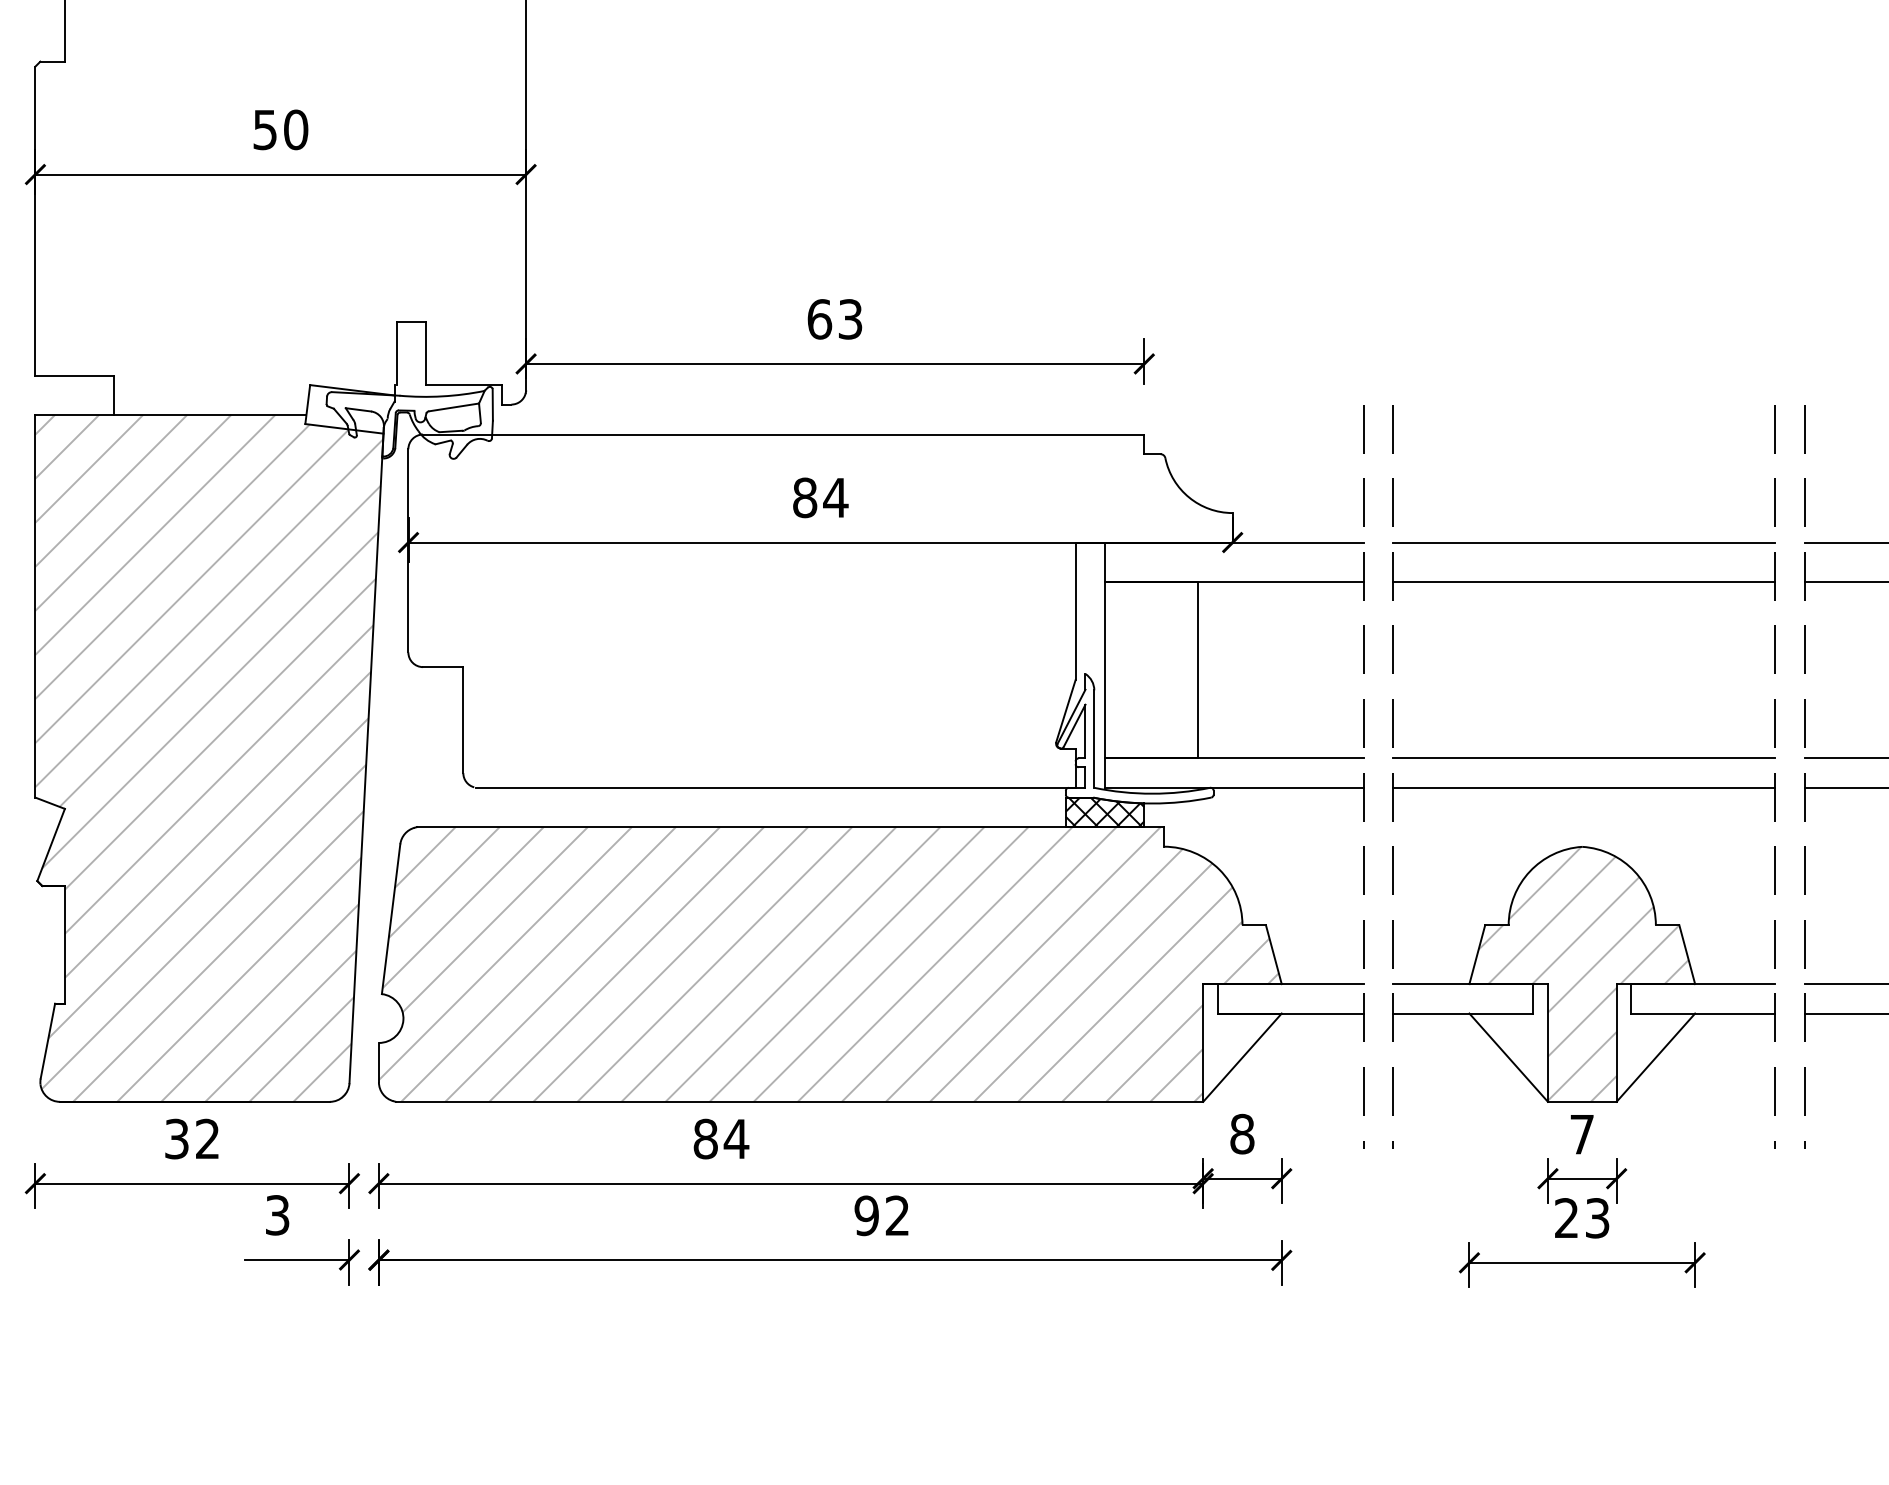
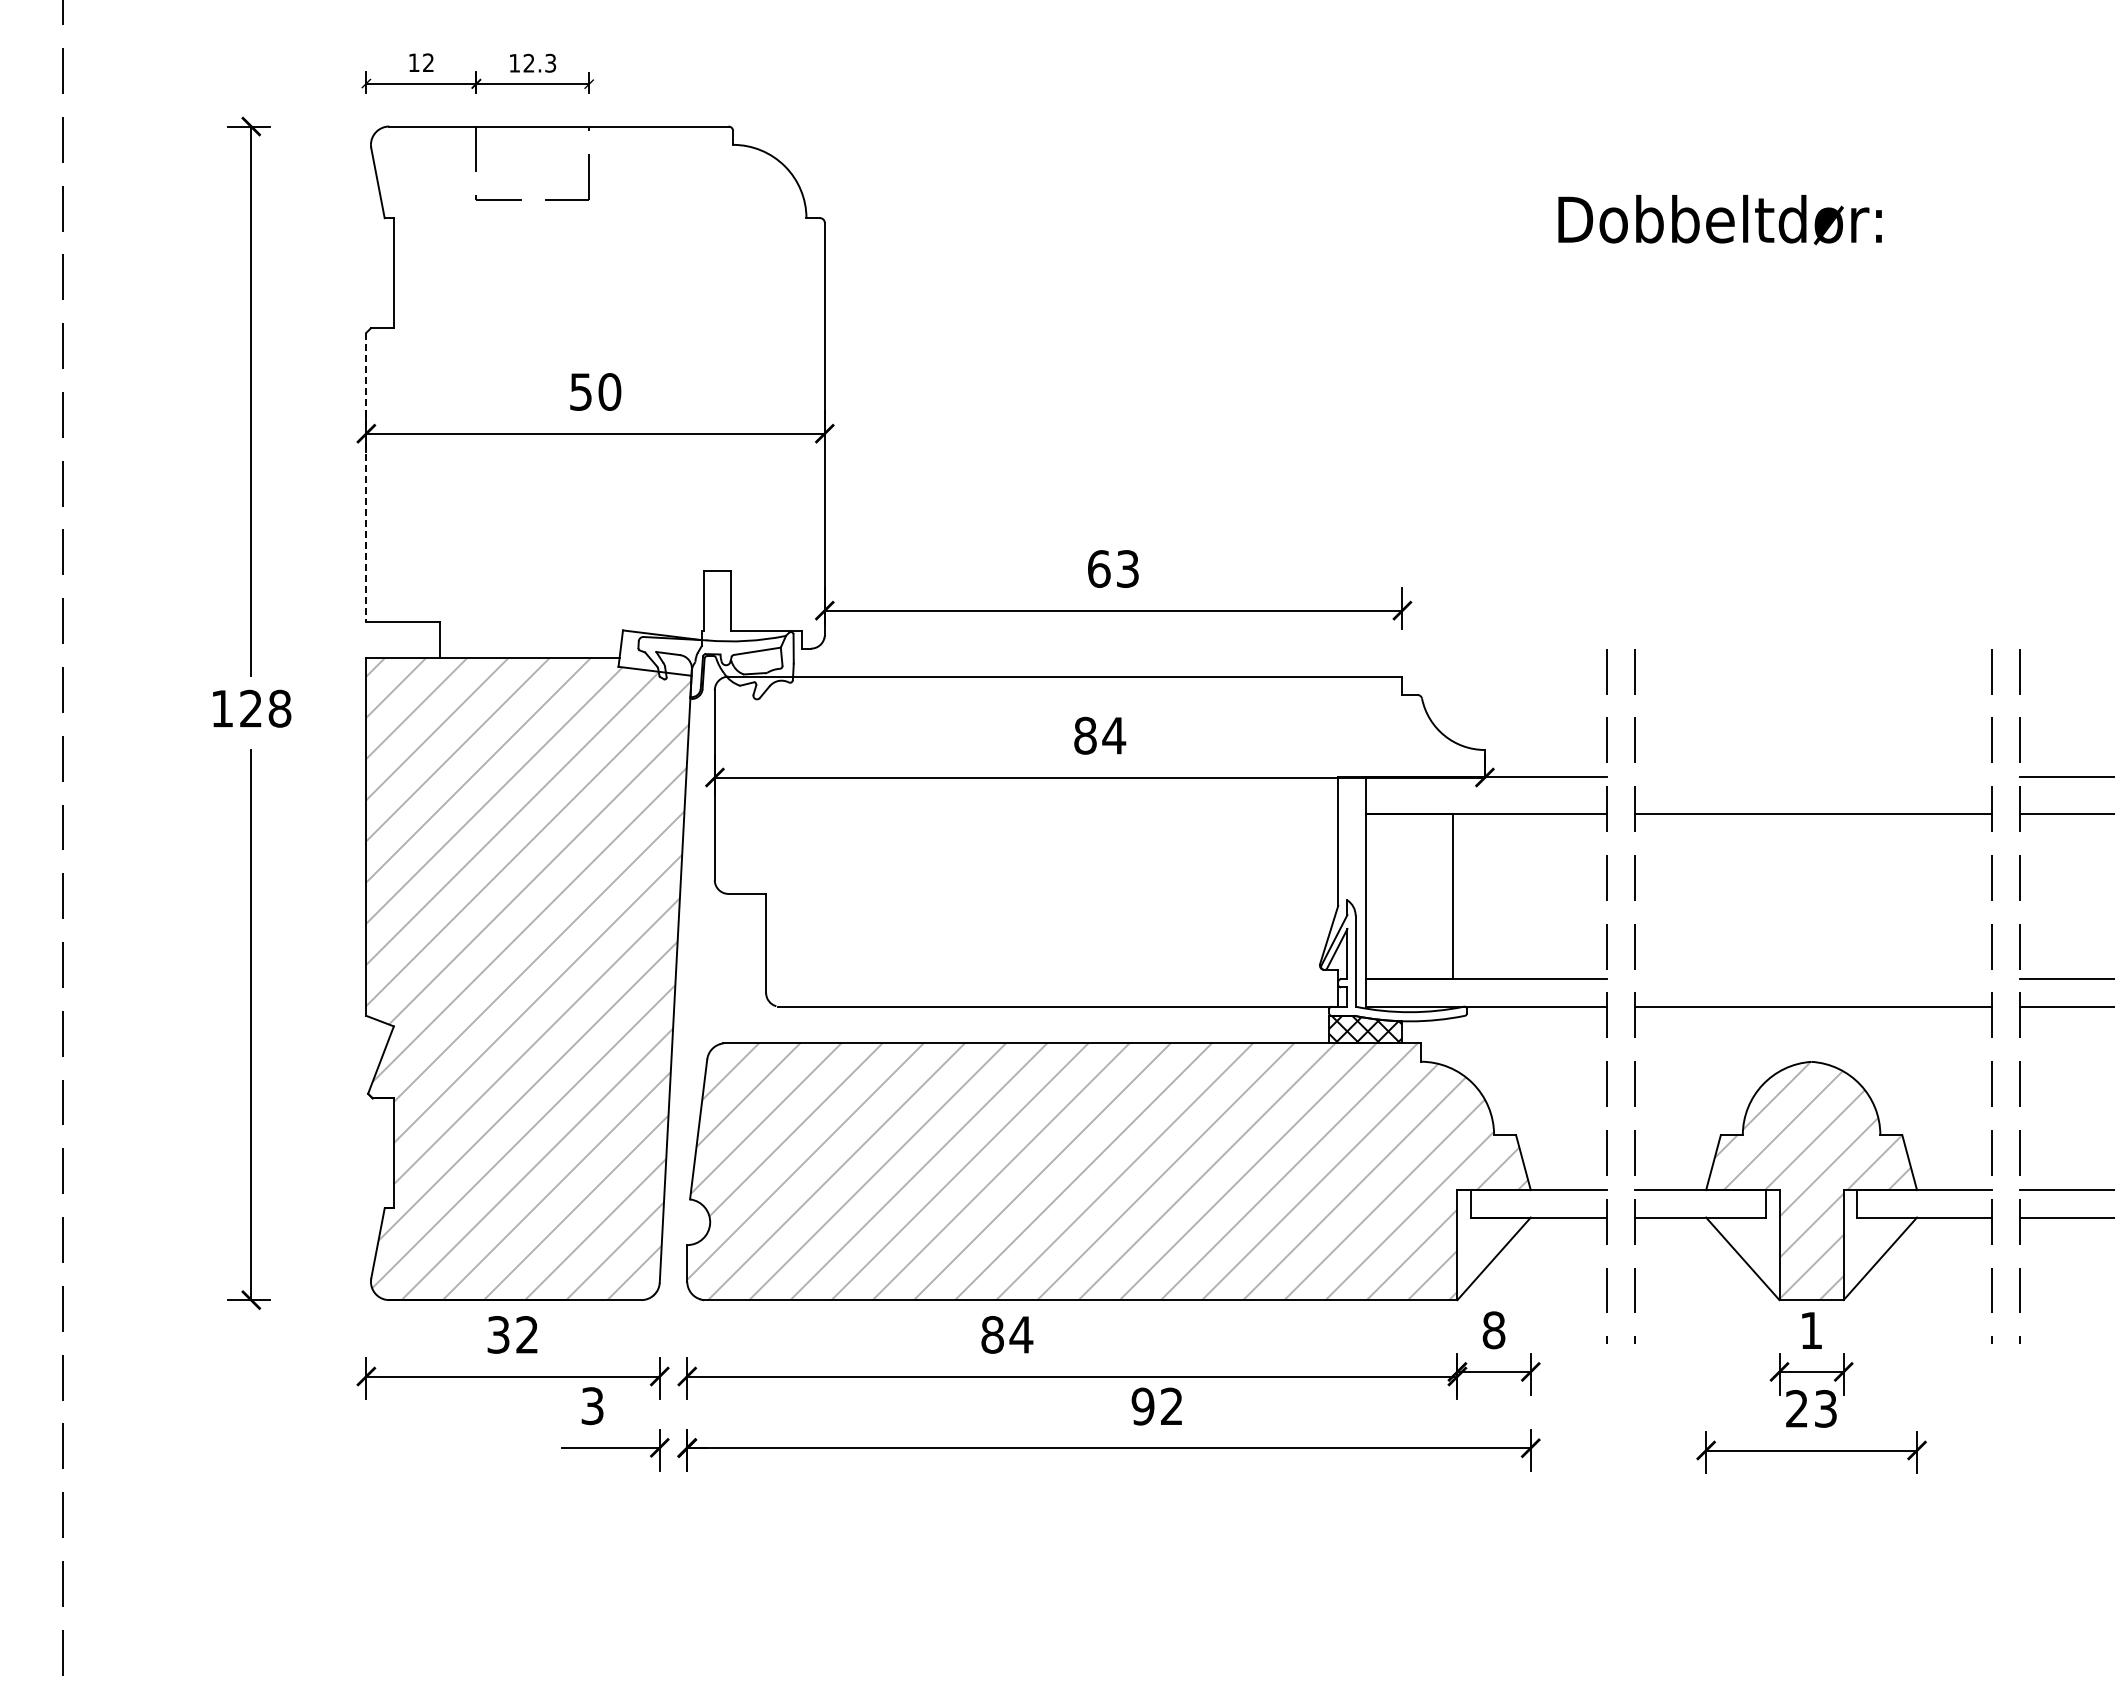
line: (35, 221) -> (366, 477), solid -> dashed
line: (1584, 541) -> (1813, 776), removed
line: (1584, 758) -> (1813, 979), removed
text: (1582, 1134) -> (1811, 1330), 7 -> 1

